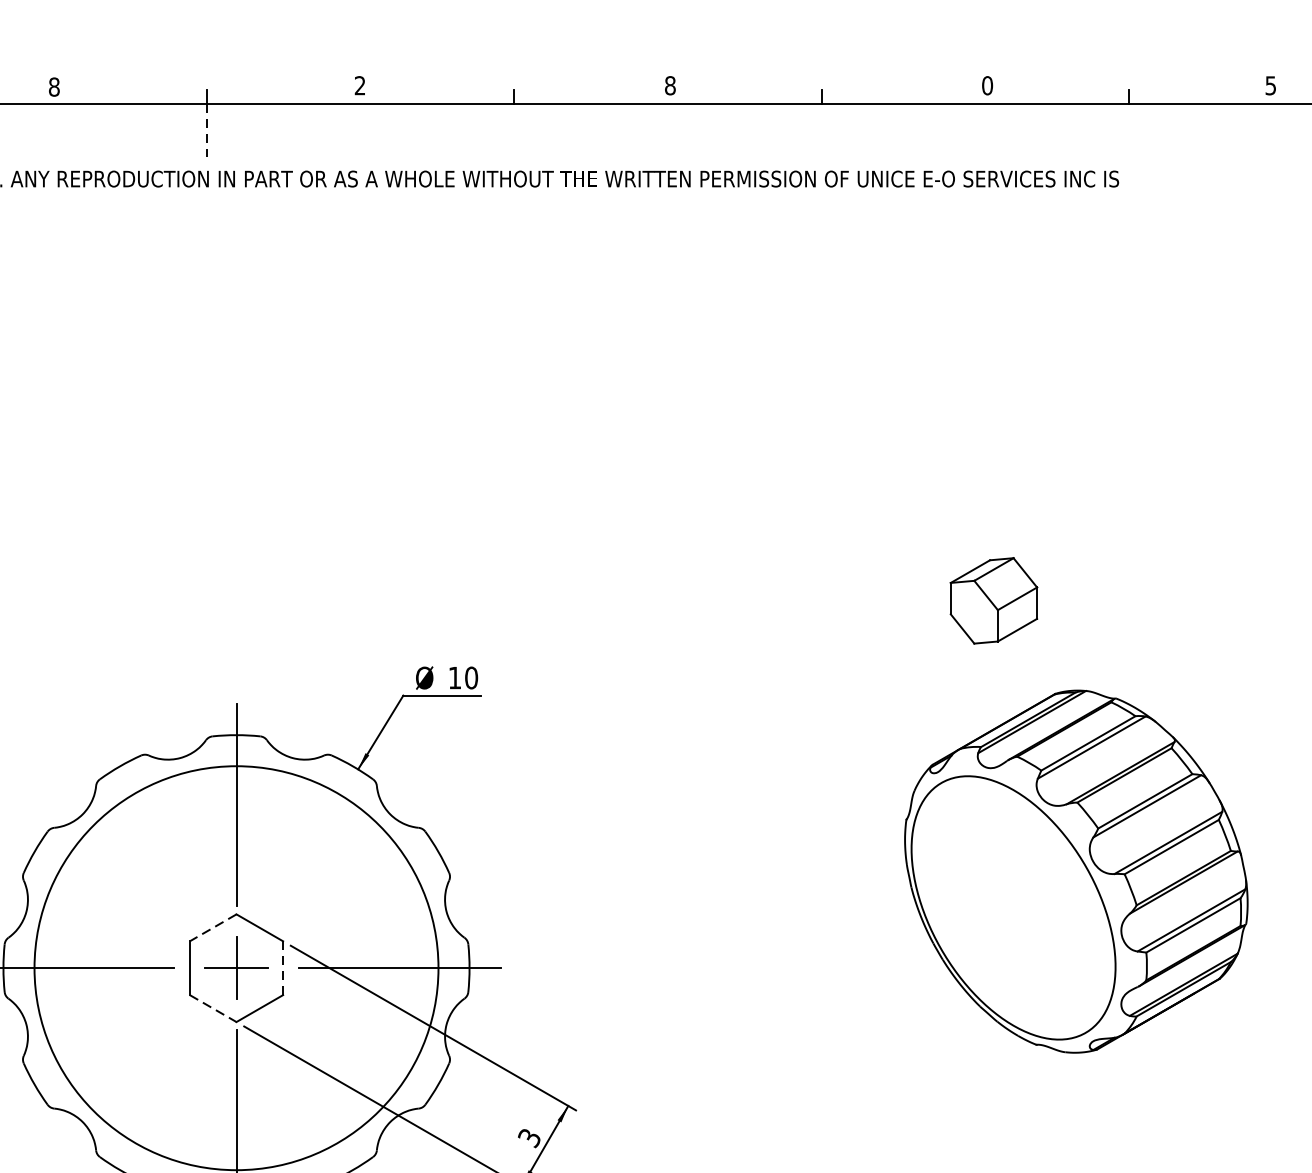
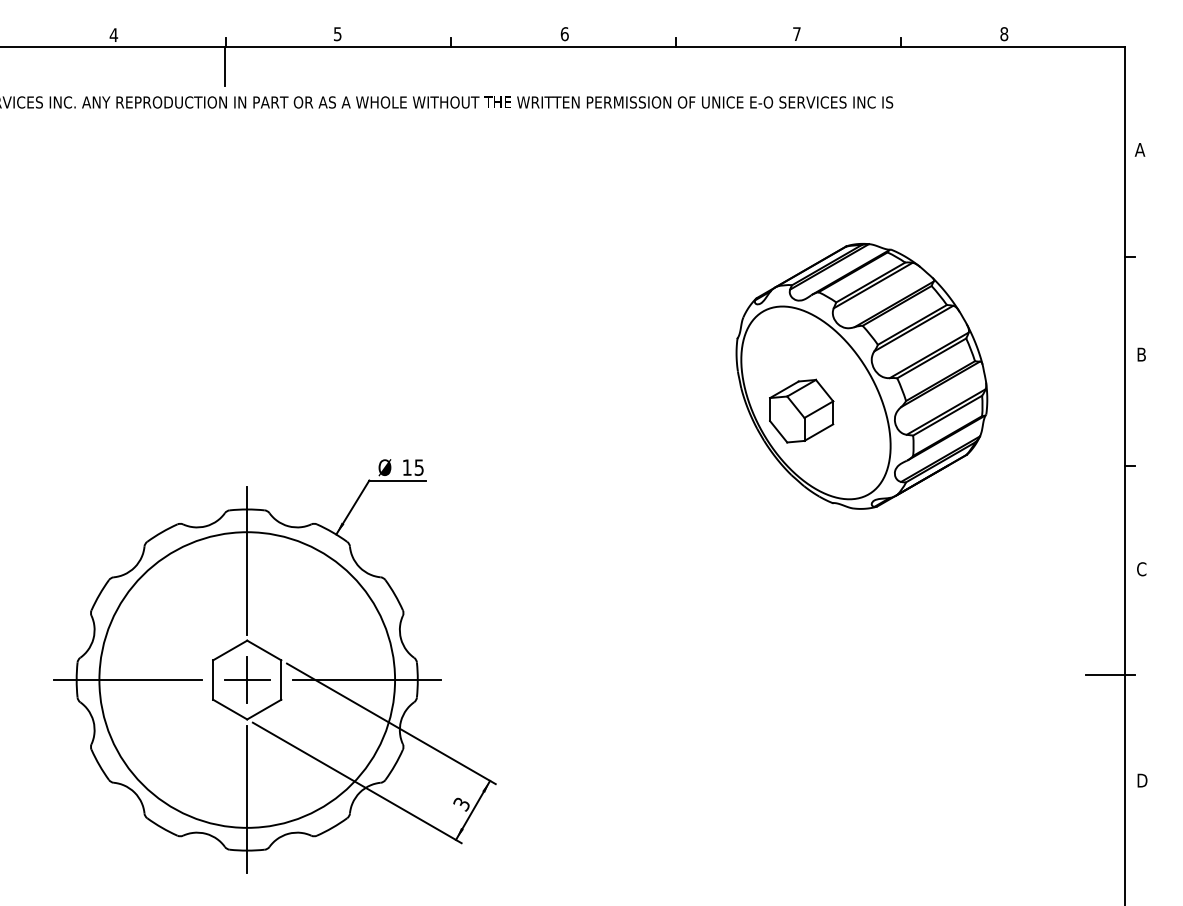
text: (669, 84) -> (564, 33), 8 -> 6
text: (359, 86) -> (337, 34), 2 -> 5
text: (986, 86) -> (796, 34), 0 -> 7
text: (1271, 86) -> (1004, 34), 5 -> 8
text: (53, 87) -> (113, 35), 8 -> 4
line: (206, 131) -> (225, 67), dashed -> solid
text: (470, 677) -> (418, 467), 10 -> 15
part: (1075, 871) -> (861, 376), moved
line: (213, 927) -> (230, 650), dashed -> solid
line: (283, 968) -> (281, 680), dashed -> solid
line: (213, 1008) -> (230, 709), dashed -> solid

